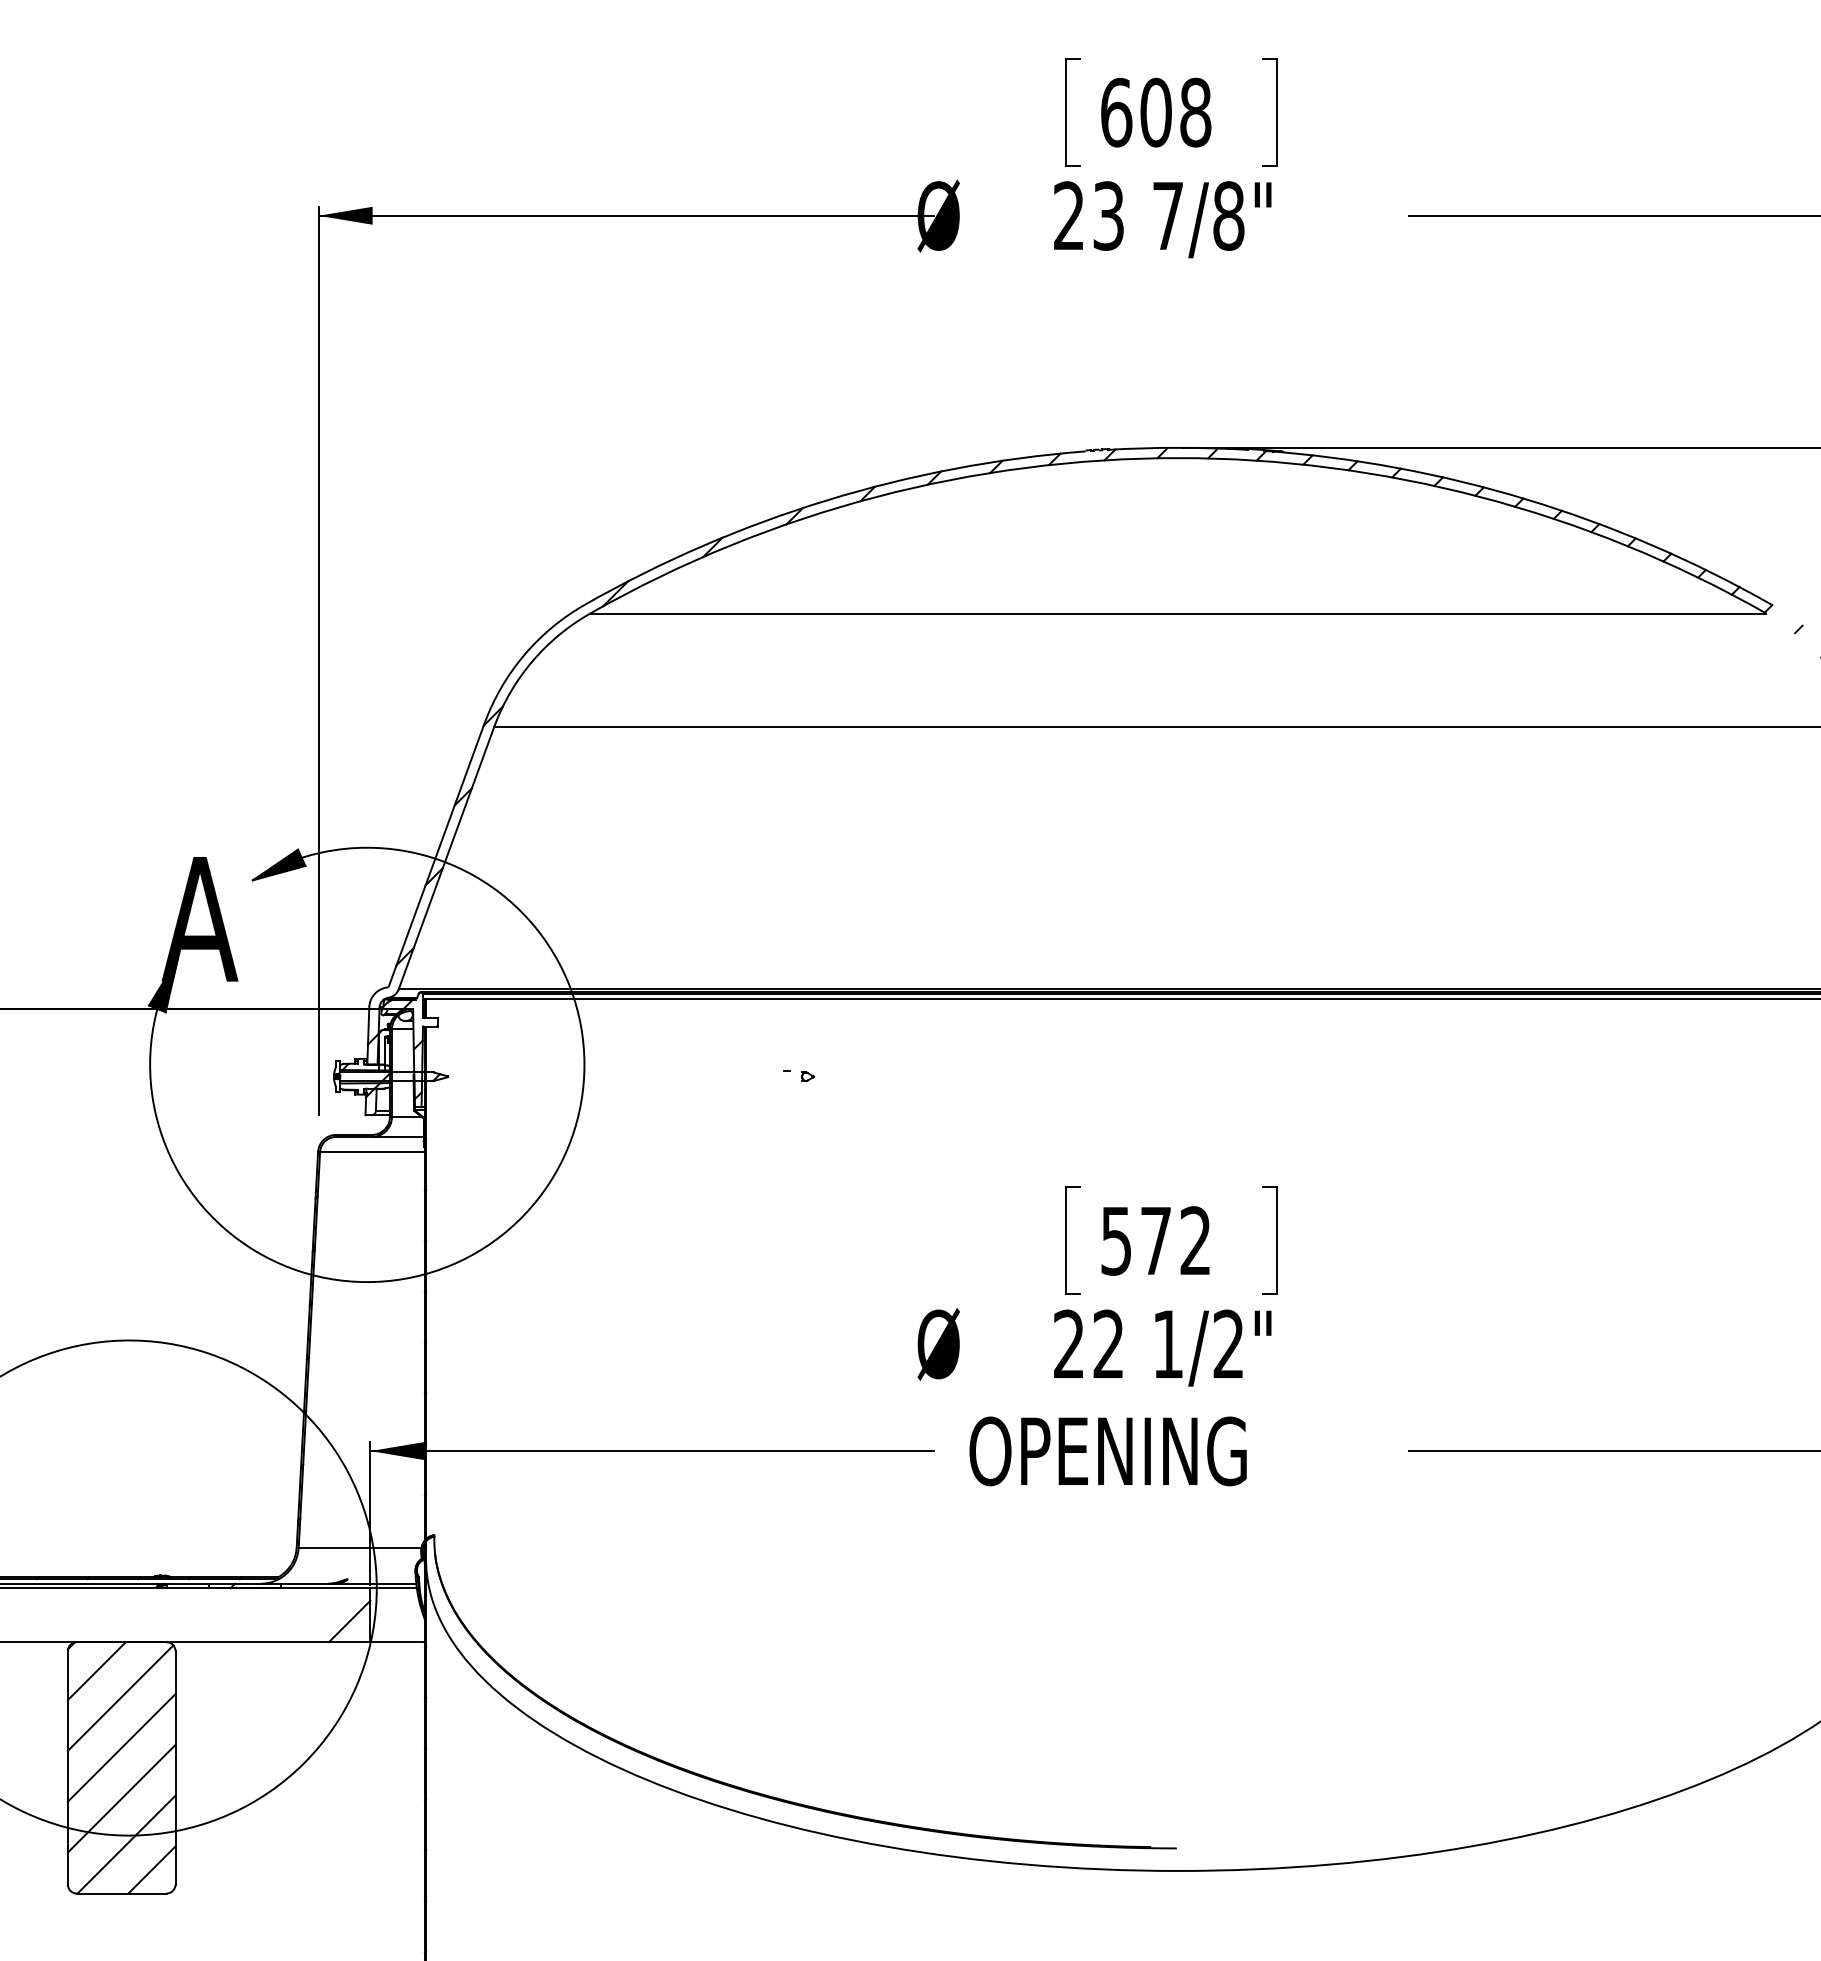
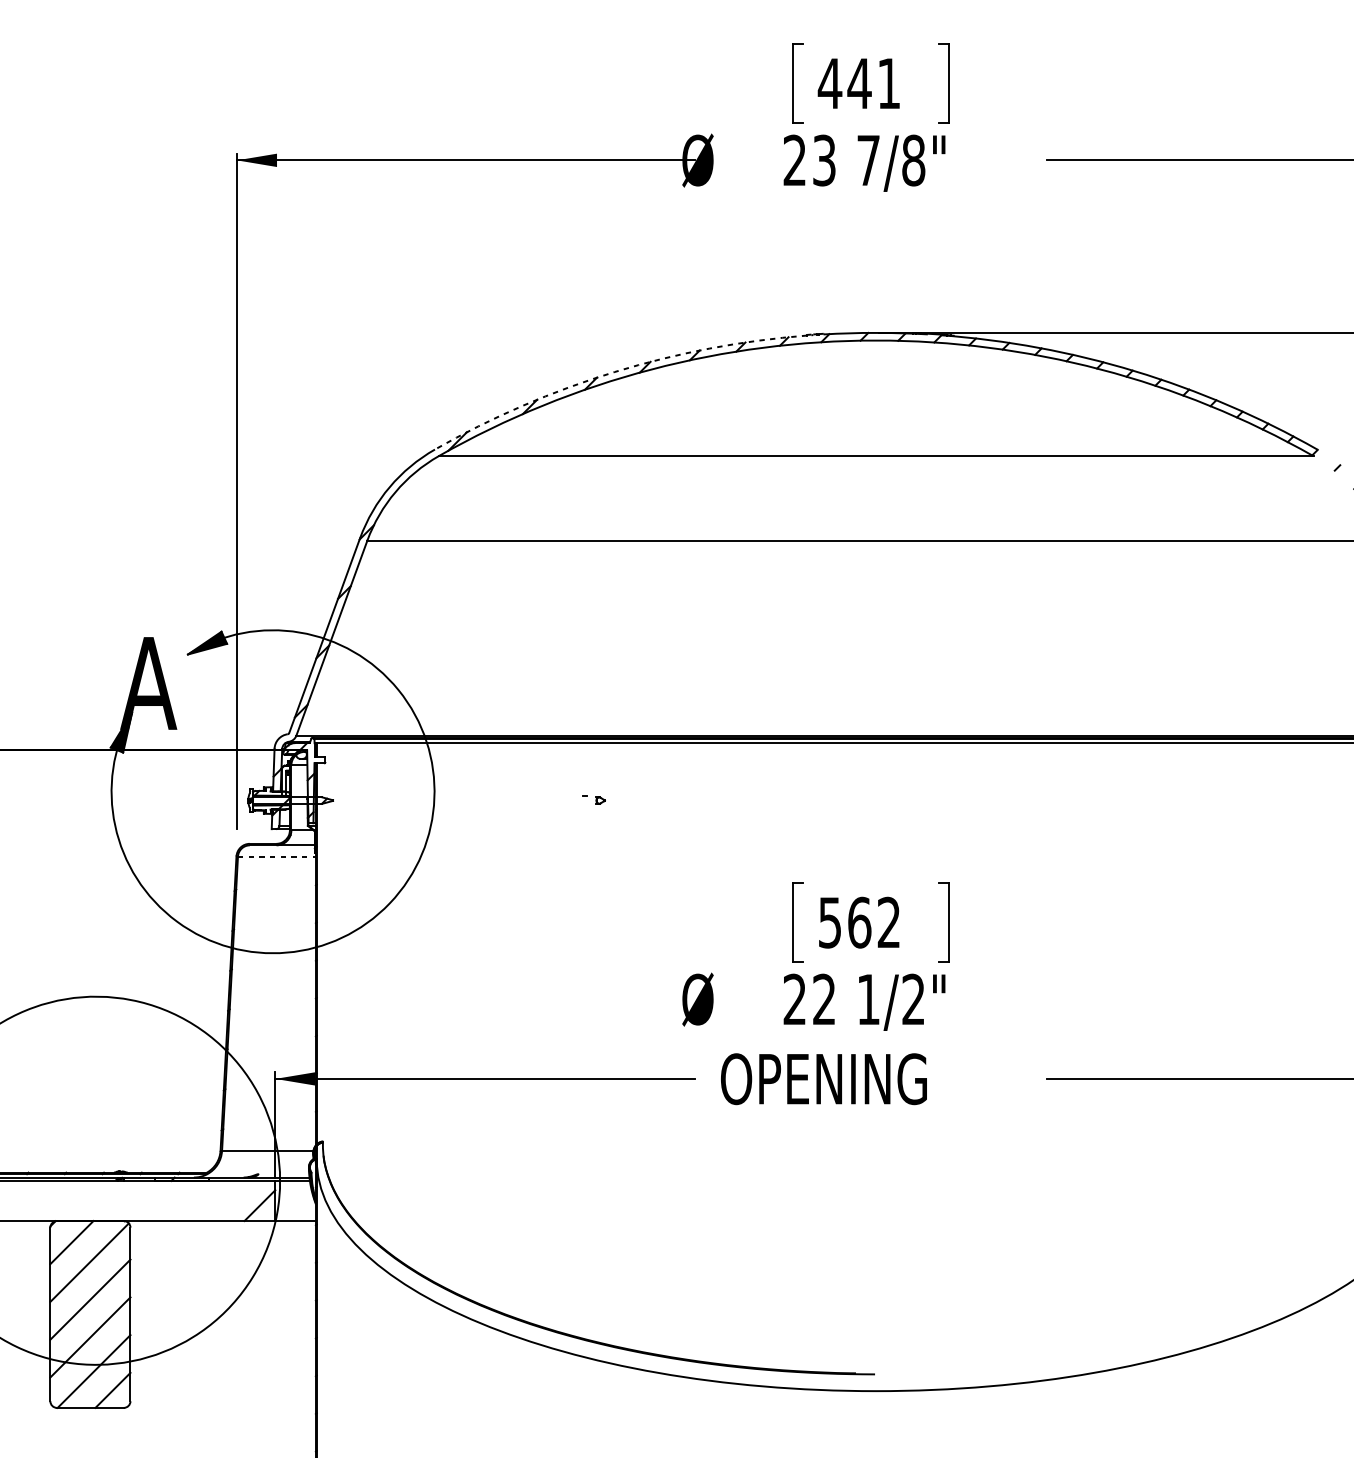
text: (1155, 112) -> (859, 83), 608 -> 441
arc: (826, 500) -> (614, 372), solid -> dashed
line: (373, 1152) -> (277, 856), solid -> dashed
text: (1156, 1240) -> (859, 922), 572 -> 562

